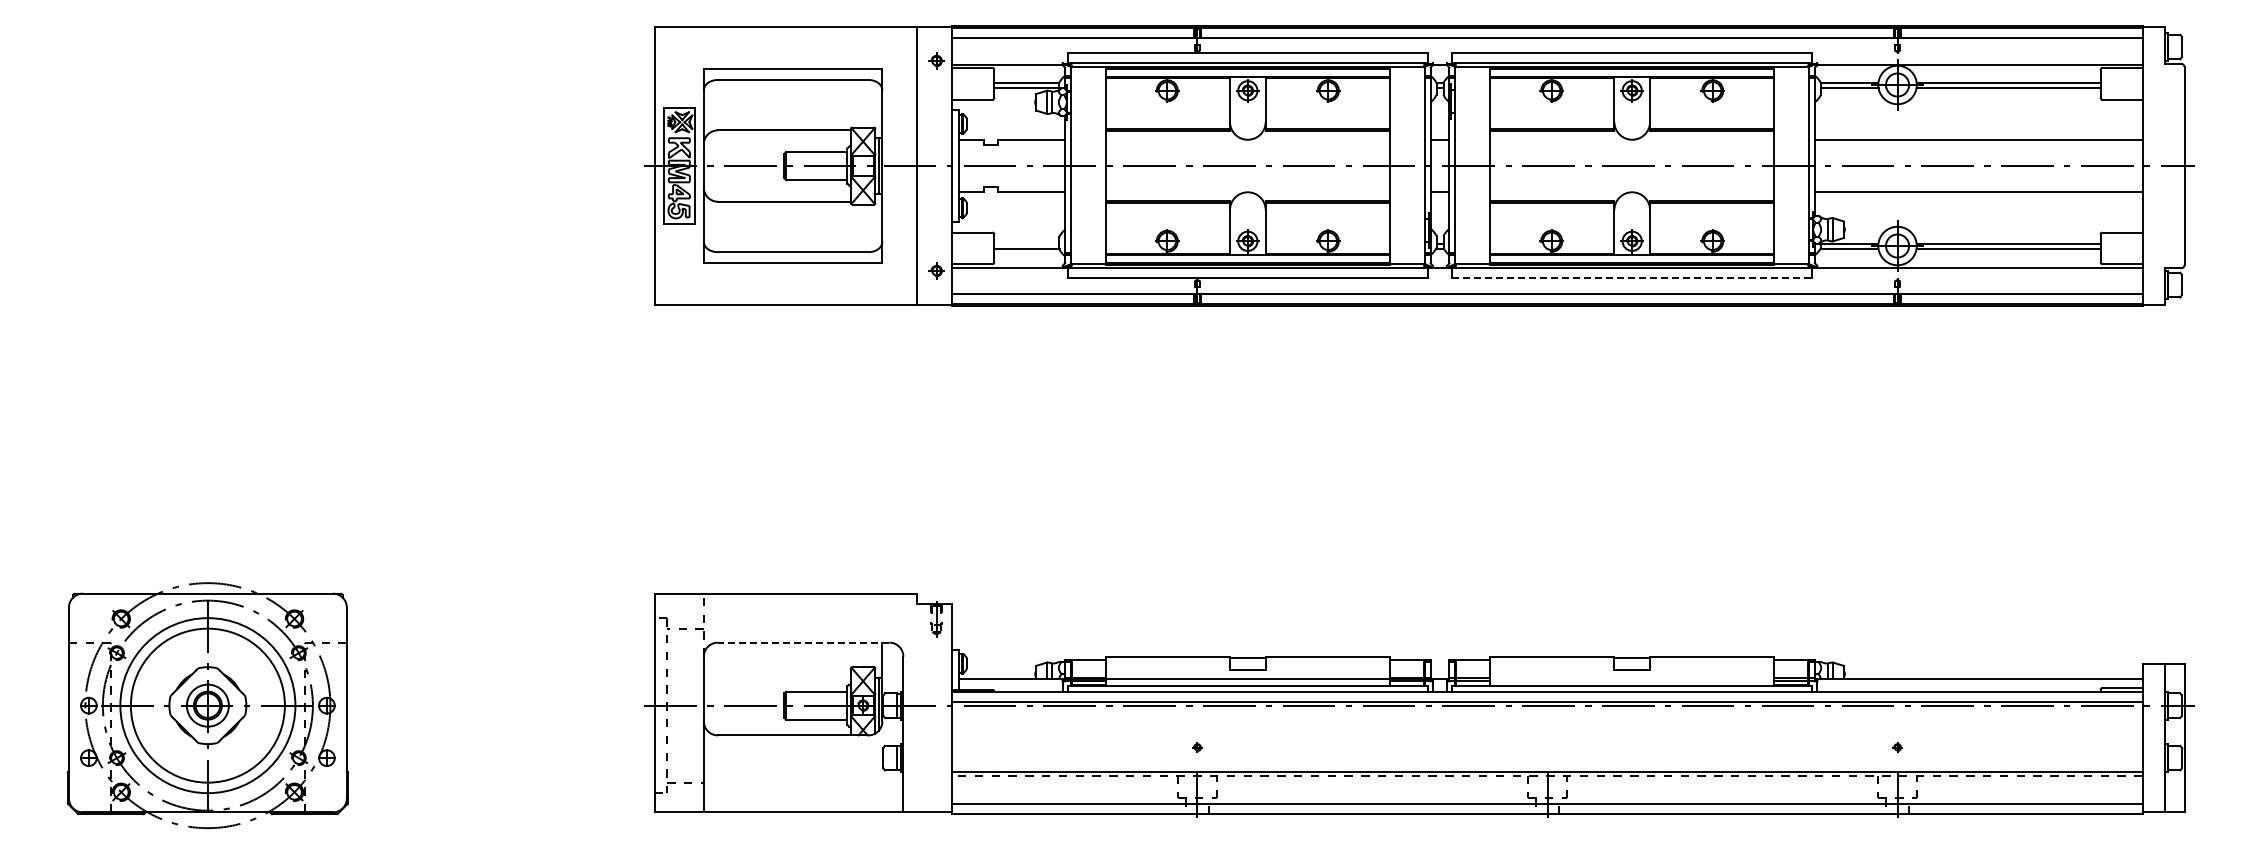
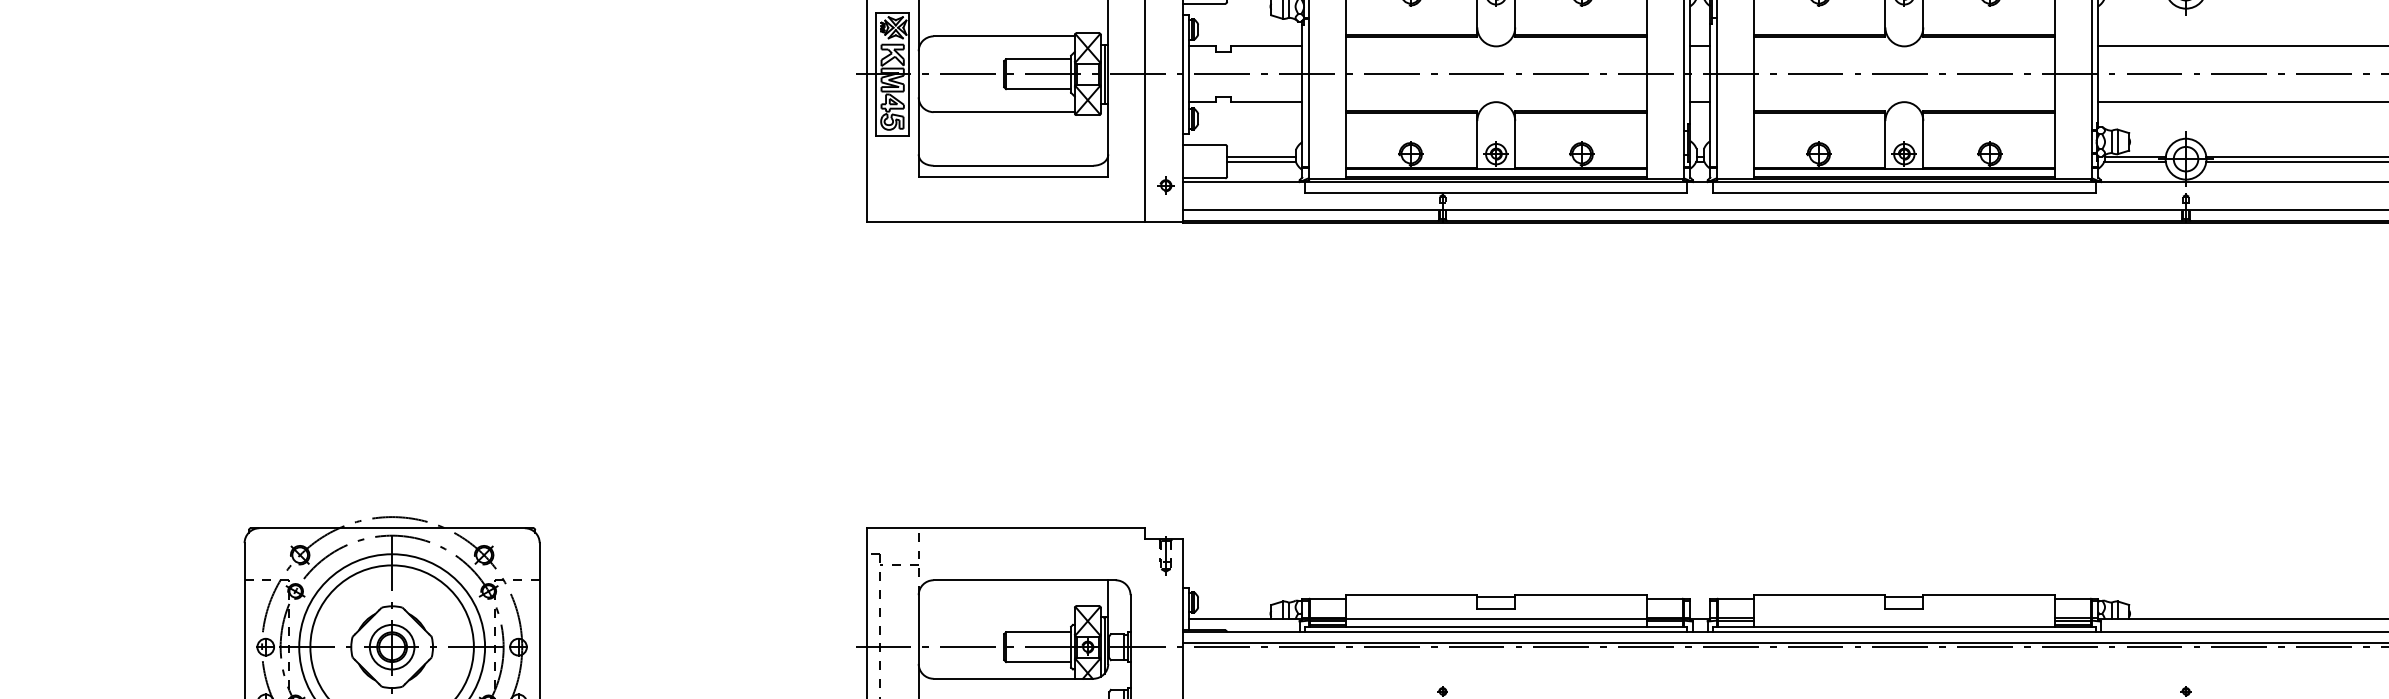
line: (1026, 243) -> (1261, 156), added
line: (1632, 277) -> (1904, 192), dashed -> solid
line: (803, 642) -> (1024, 580), dashed -> solid

